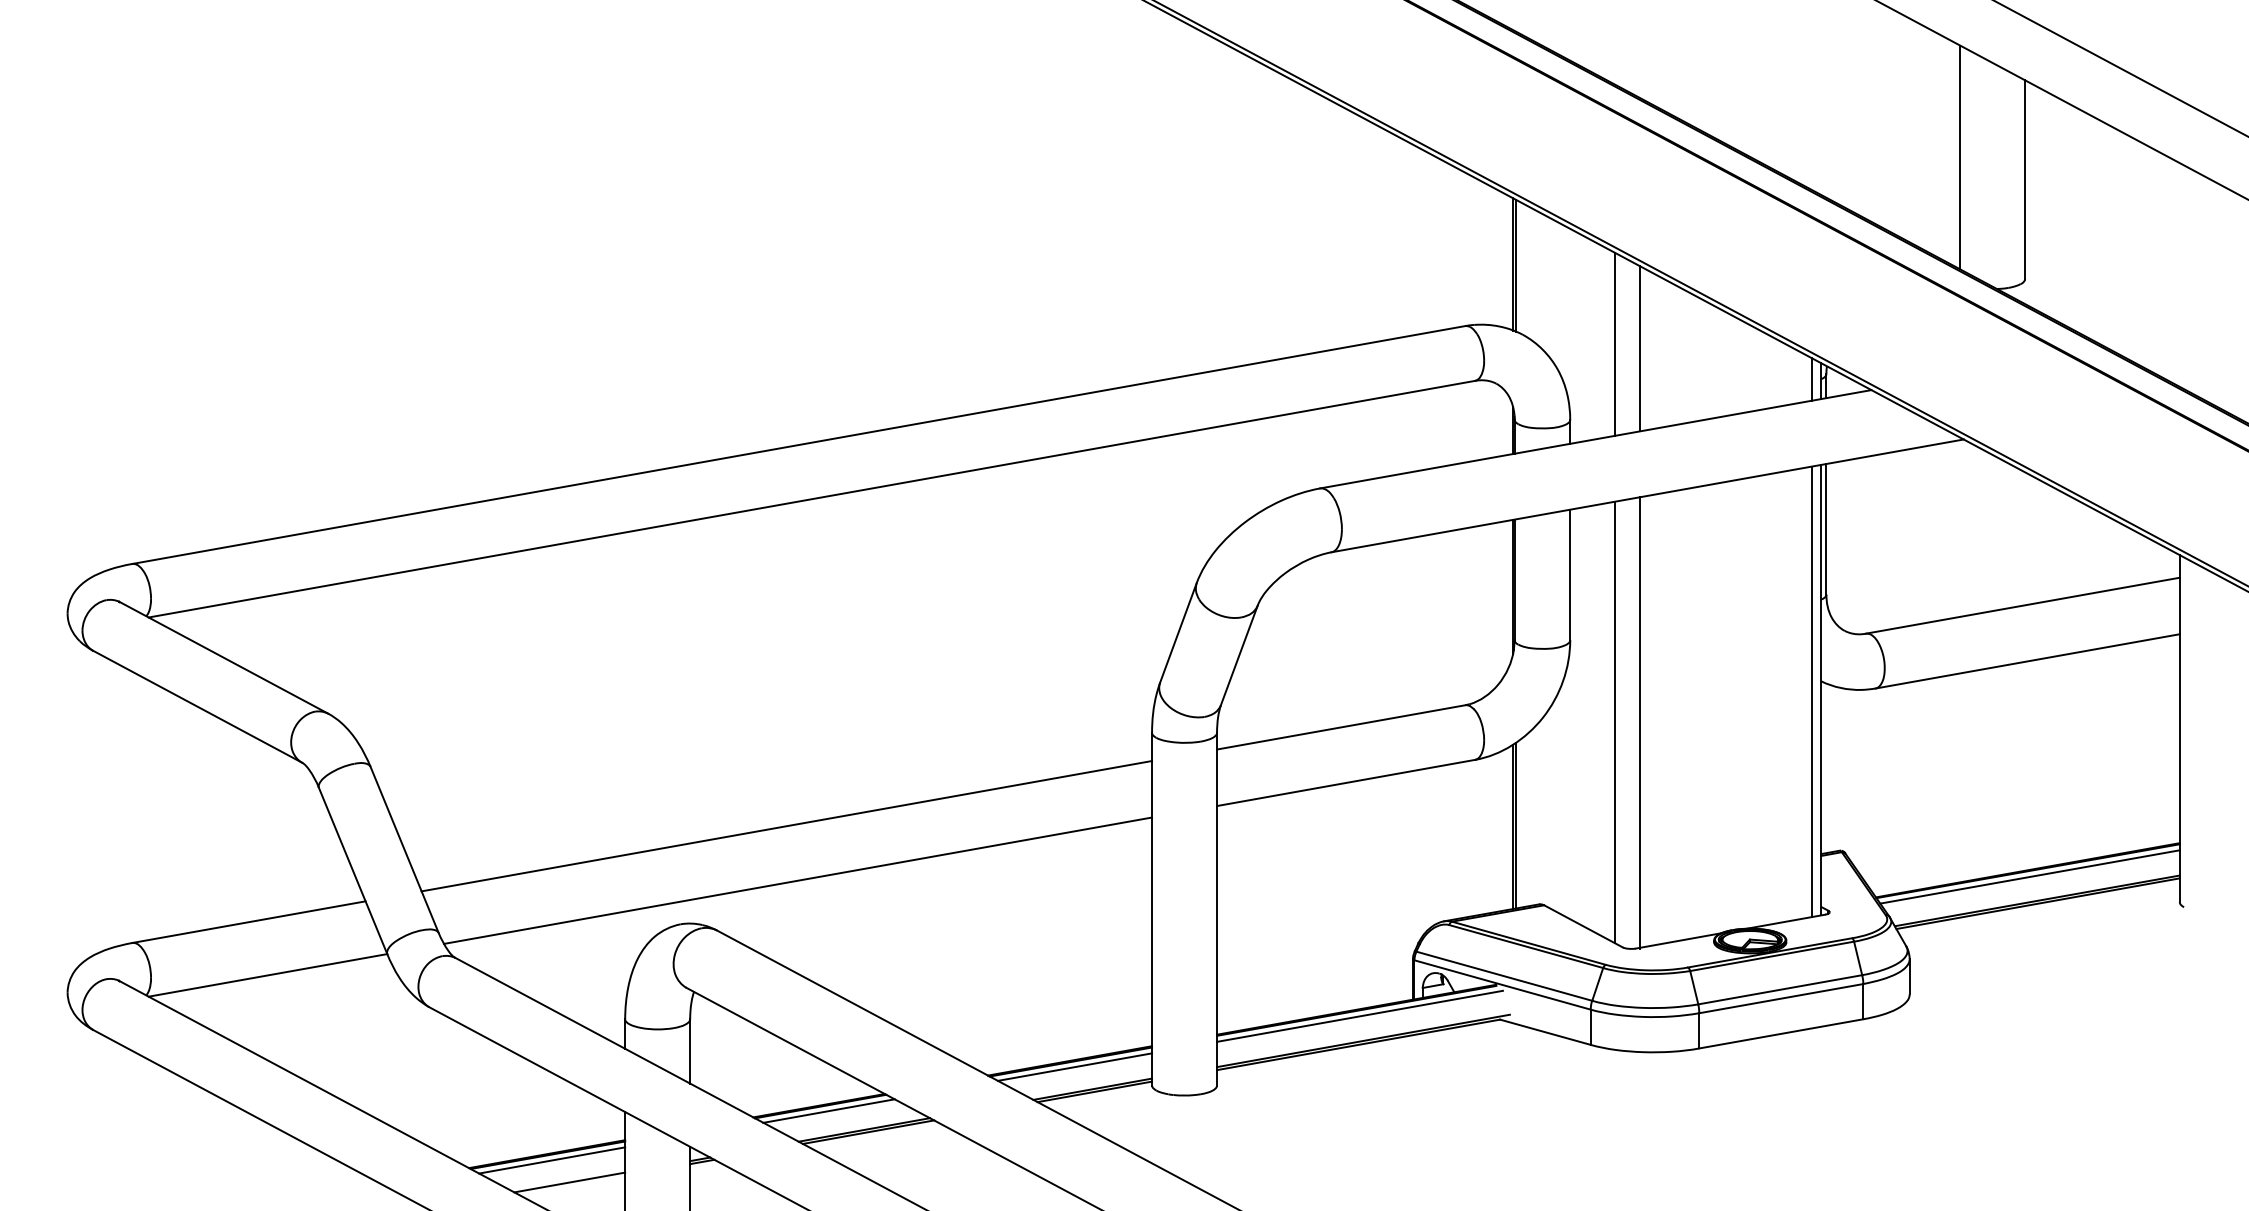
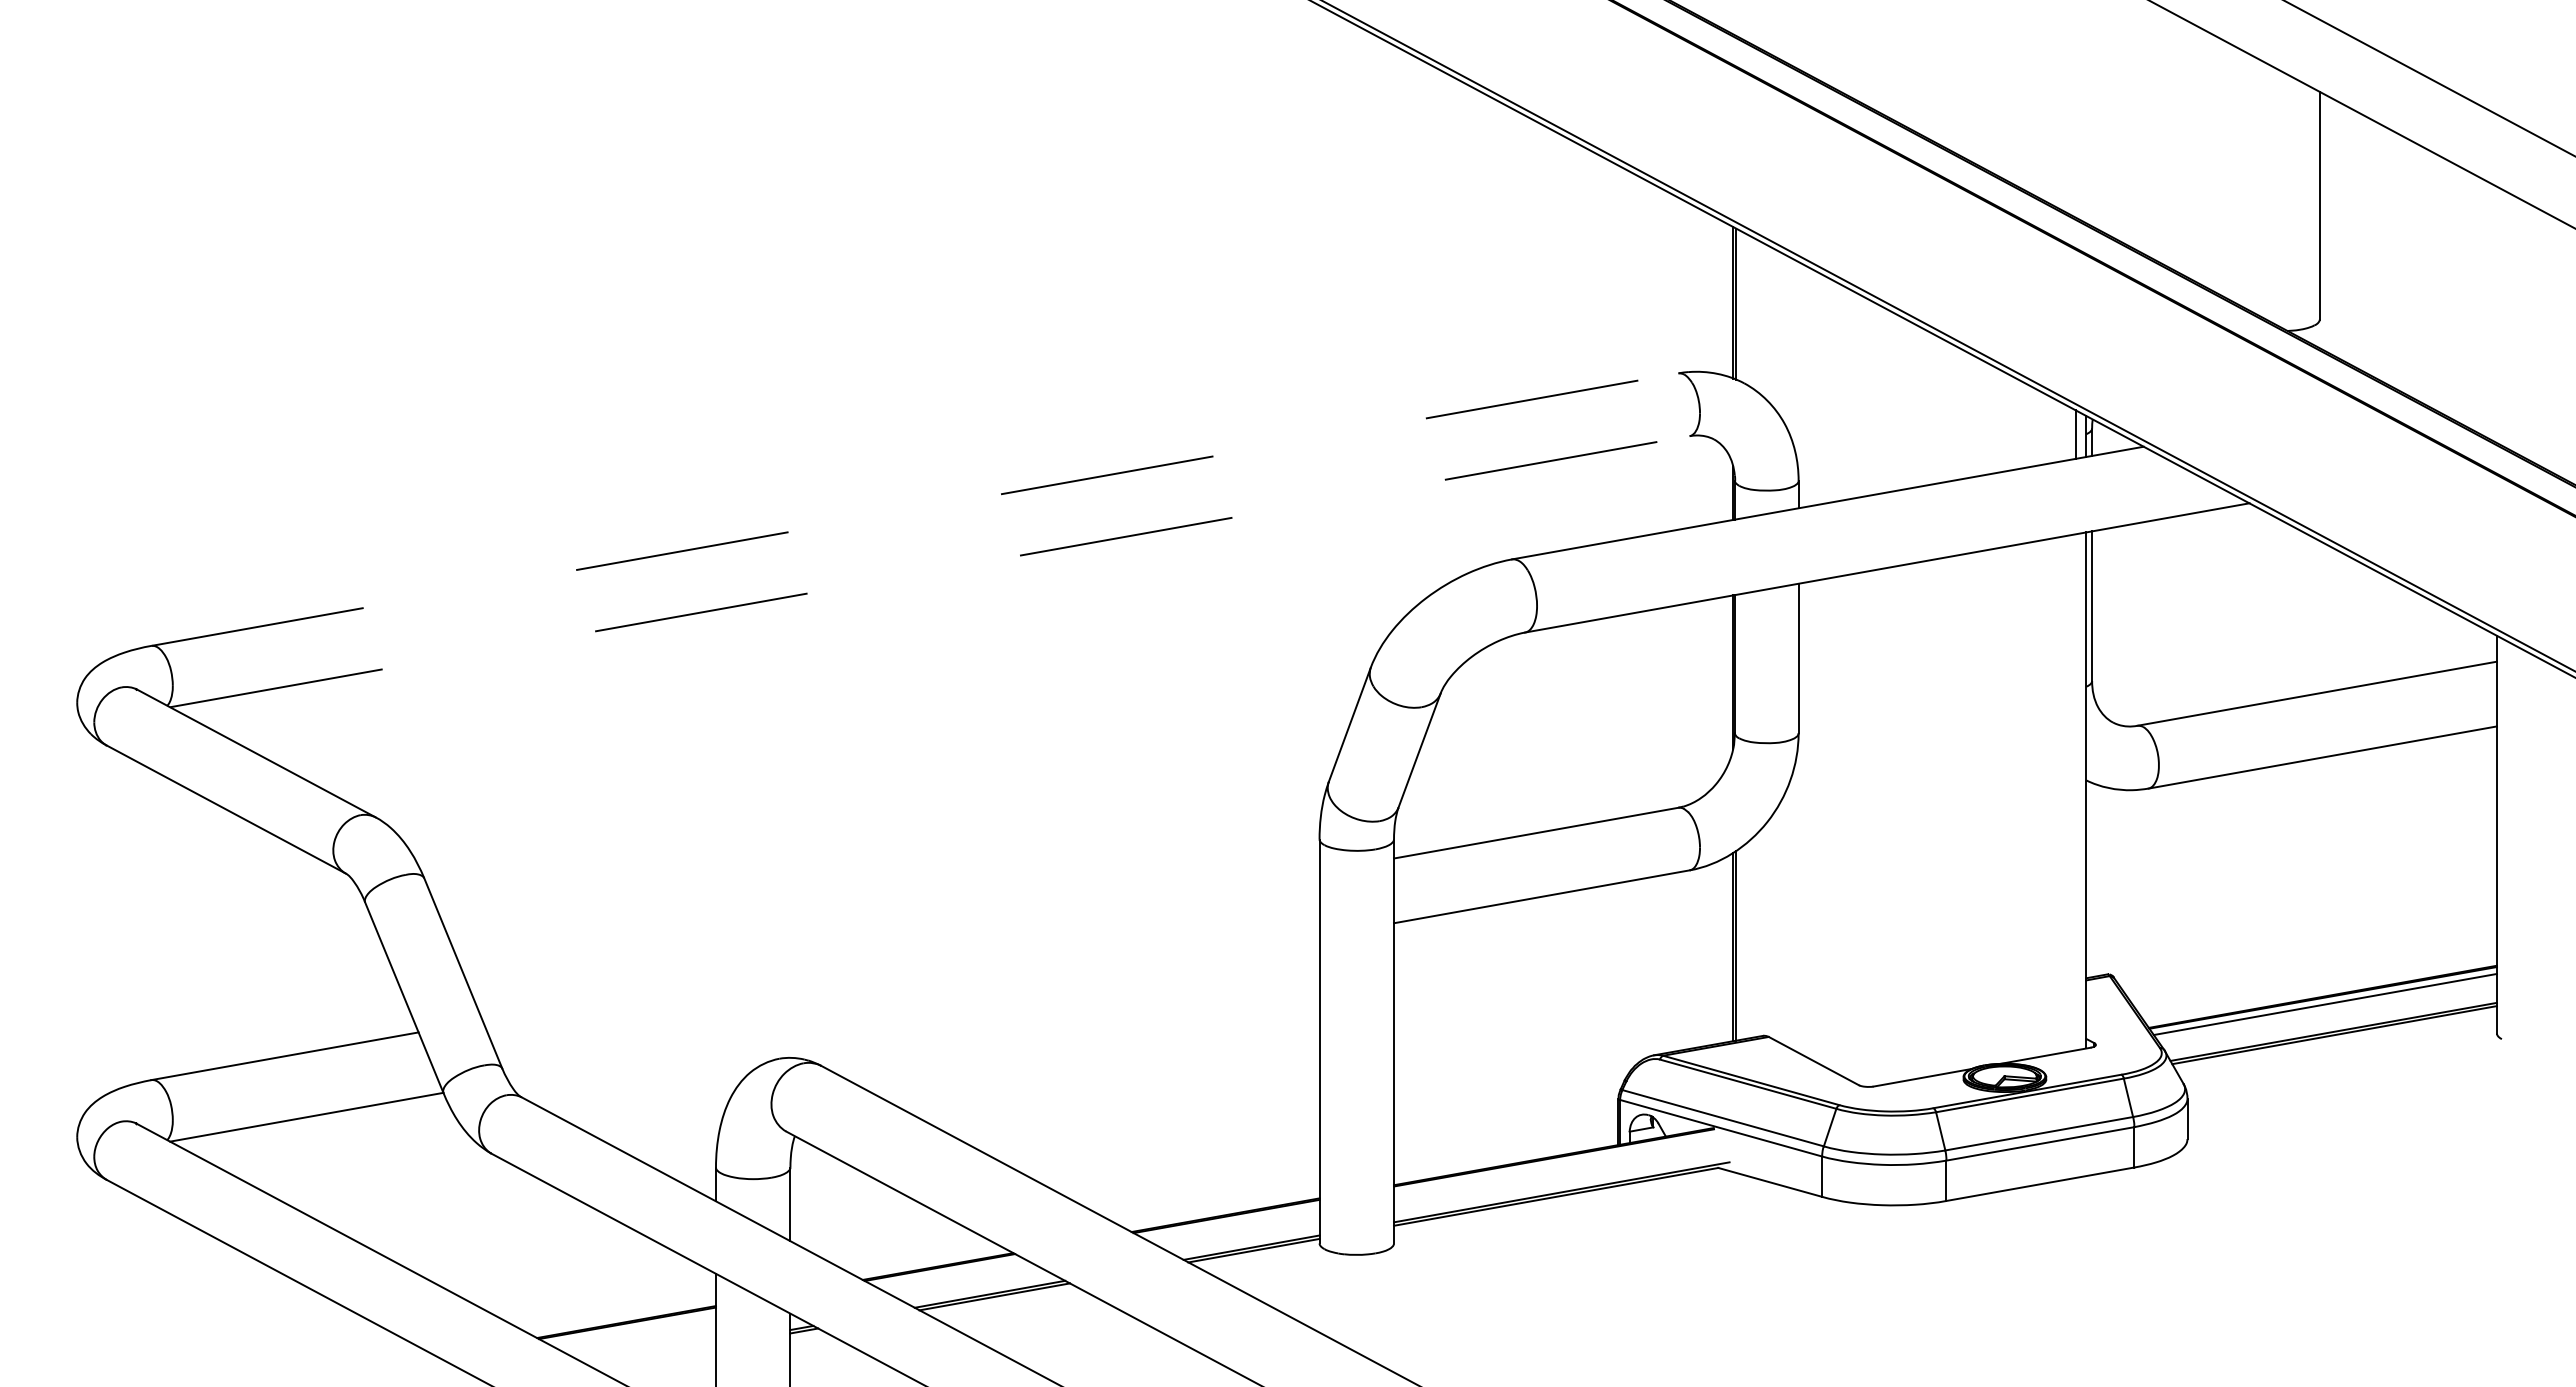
line: (1960, 157) -> (2245, 180), removed
line: (1614, 344) -> (1849, 394), removed
line: (1639, 348) -> (1878, 399), removed
line: (798, 444) -> (914, 509), solid -> dashed
line: (811, 499) -> (929, 571), solid -> dashed
line: (1811, 691) -> (2075, 792), removed
line: (1614, 722) -> (1849, 827), removed
line: (1639, 722) -> (1878, 827), removed
line: (786, 825) -> (900, 945), removed
line: (797, 880) -> (913, 1008), removed
line: (1359, 1015) -> (1557, 1163), removed
line: (1075, 1067) -> (1231, 1222), removed
line: (829, 1110) -> (949, 1272), removed
line: (551, 1160) -> (631, 1329), removed
line: (569, 1182) -> (652, 1354), removed

